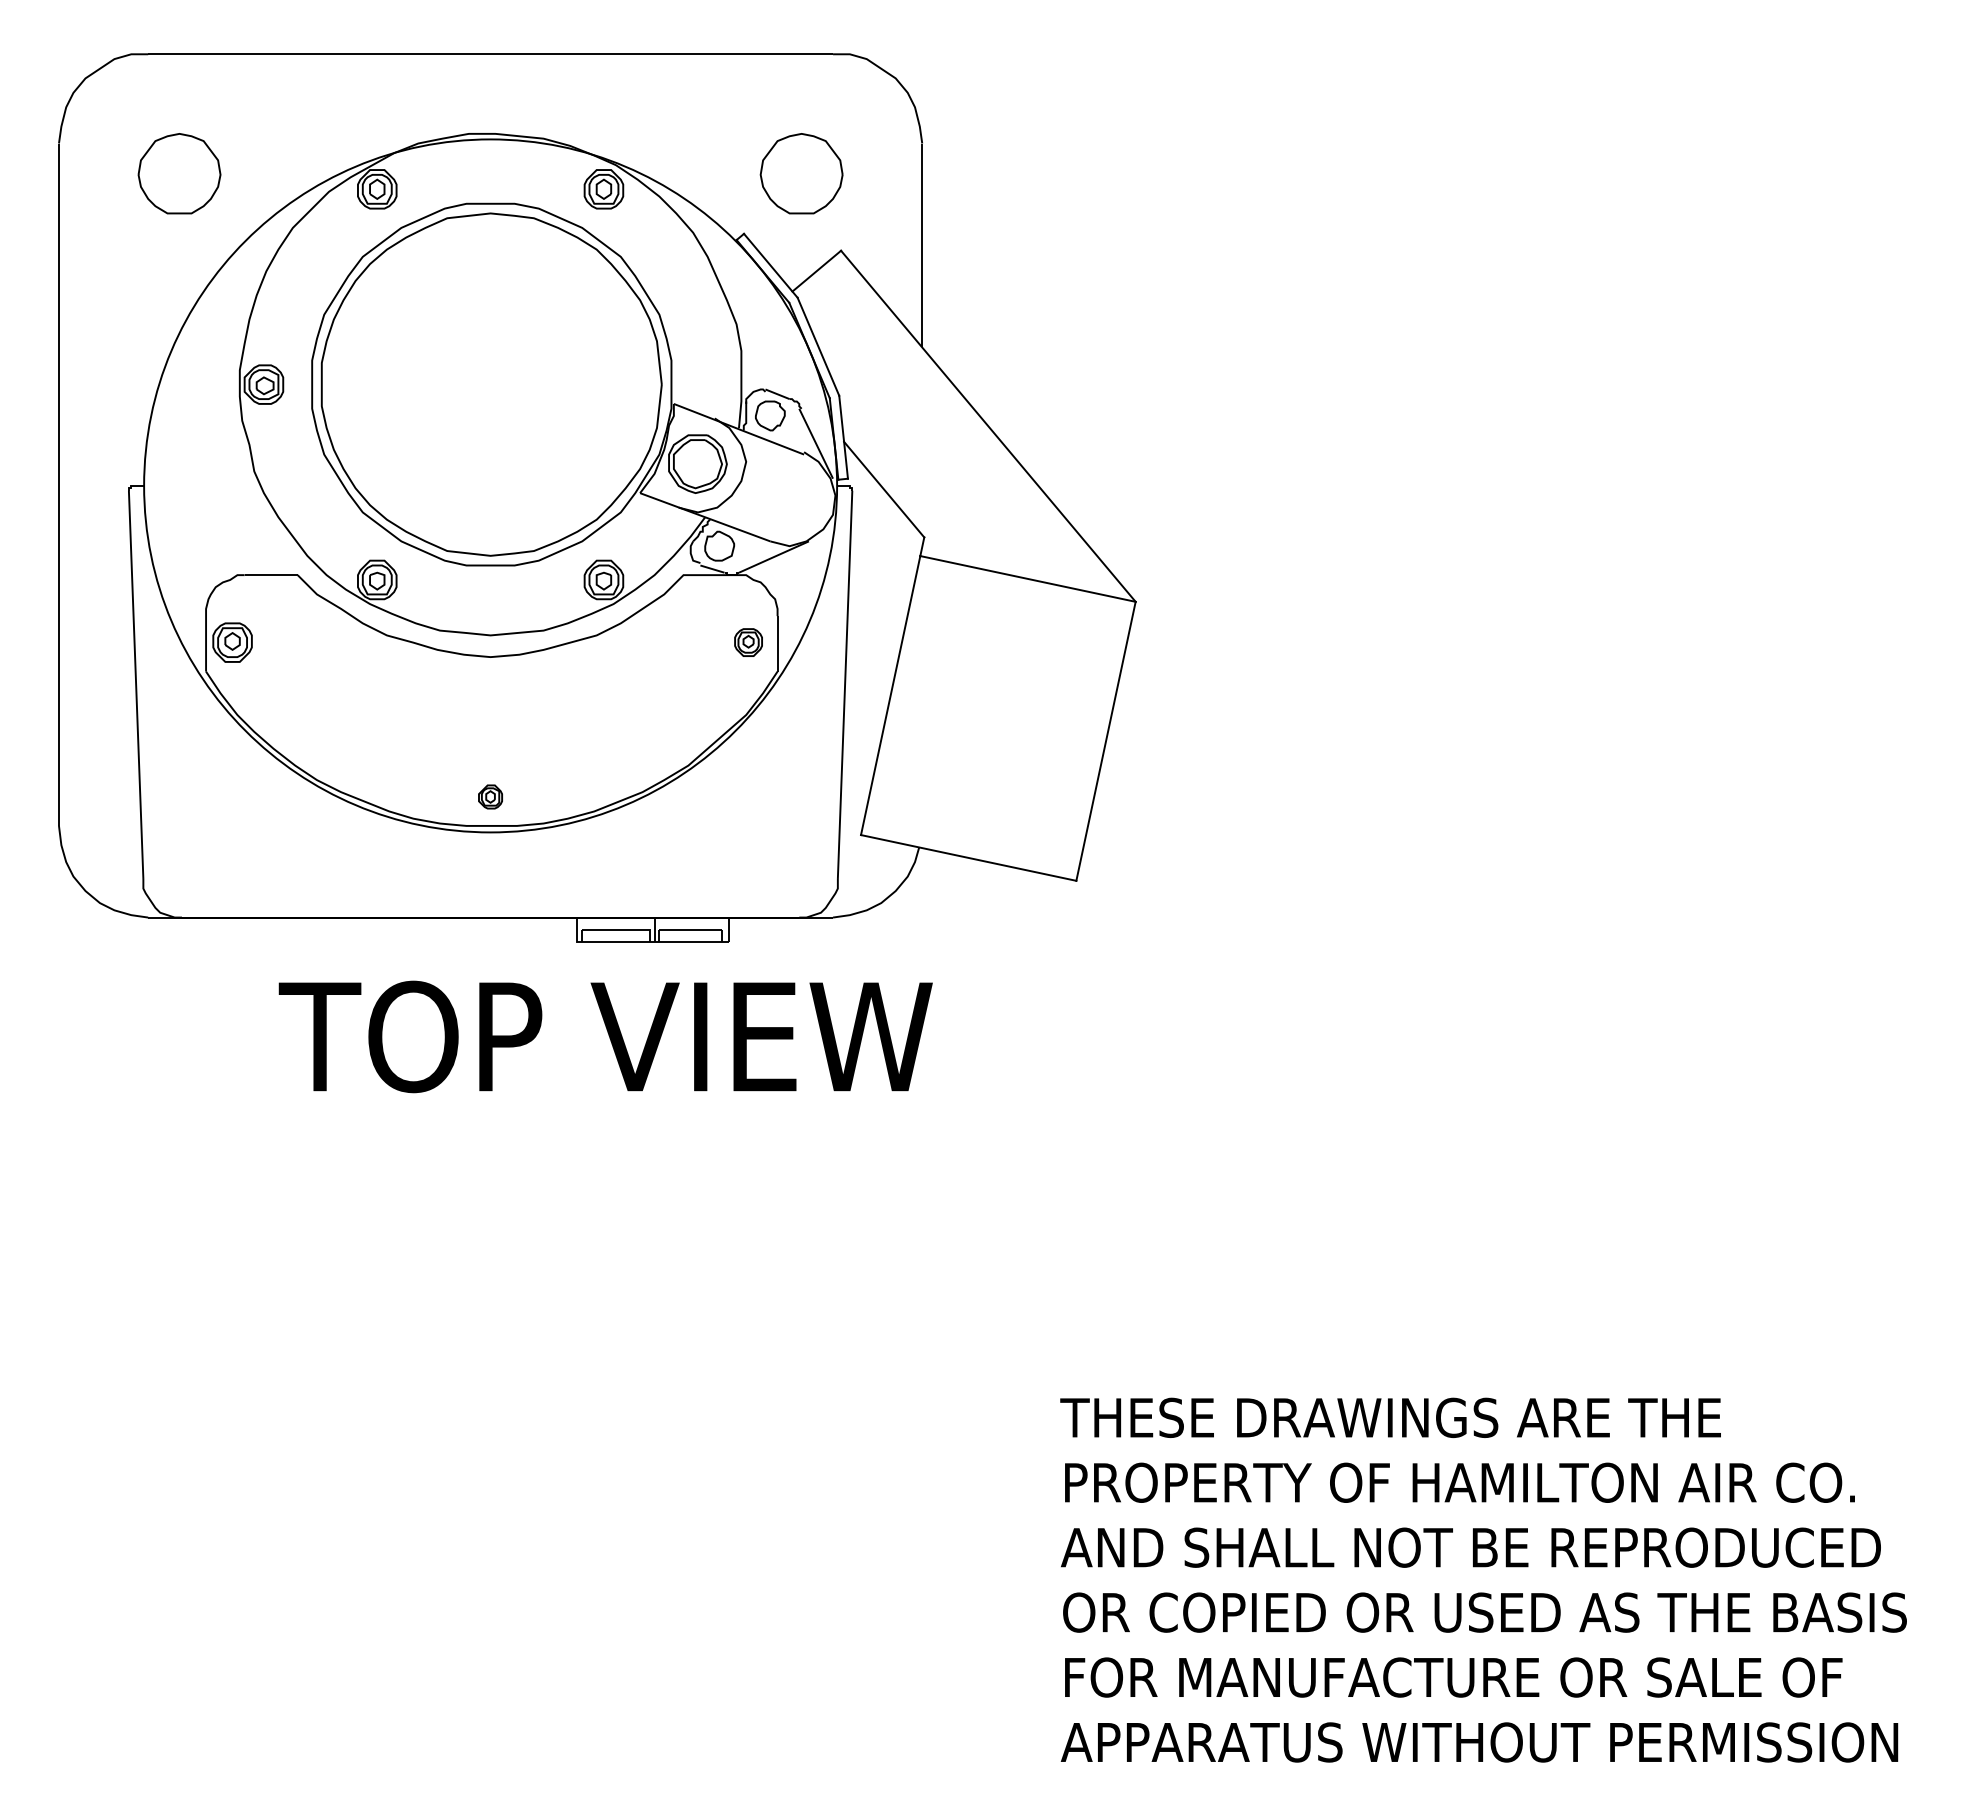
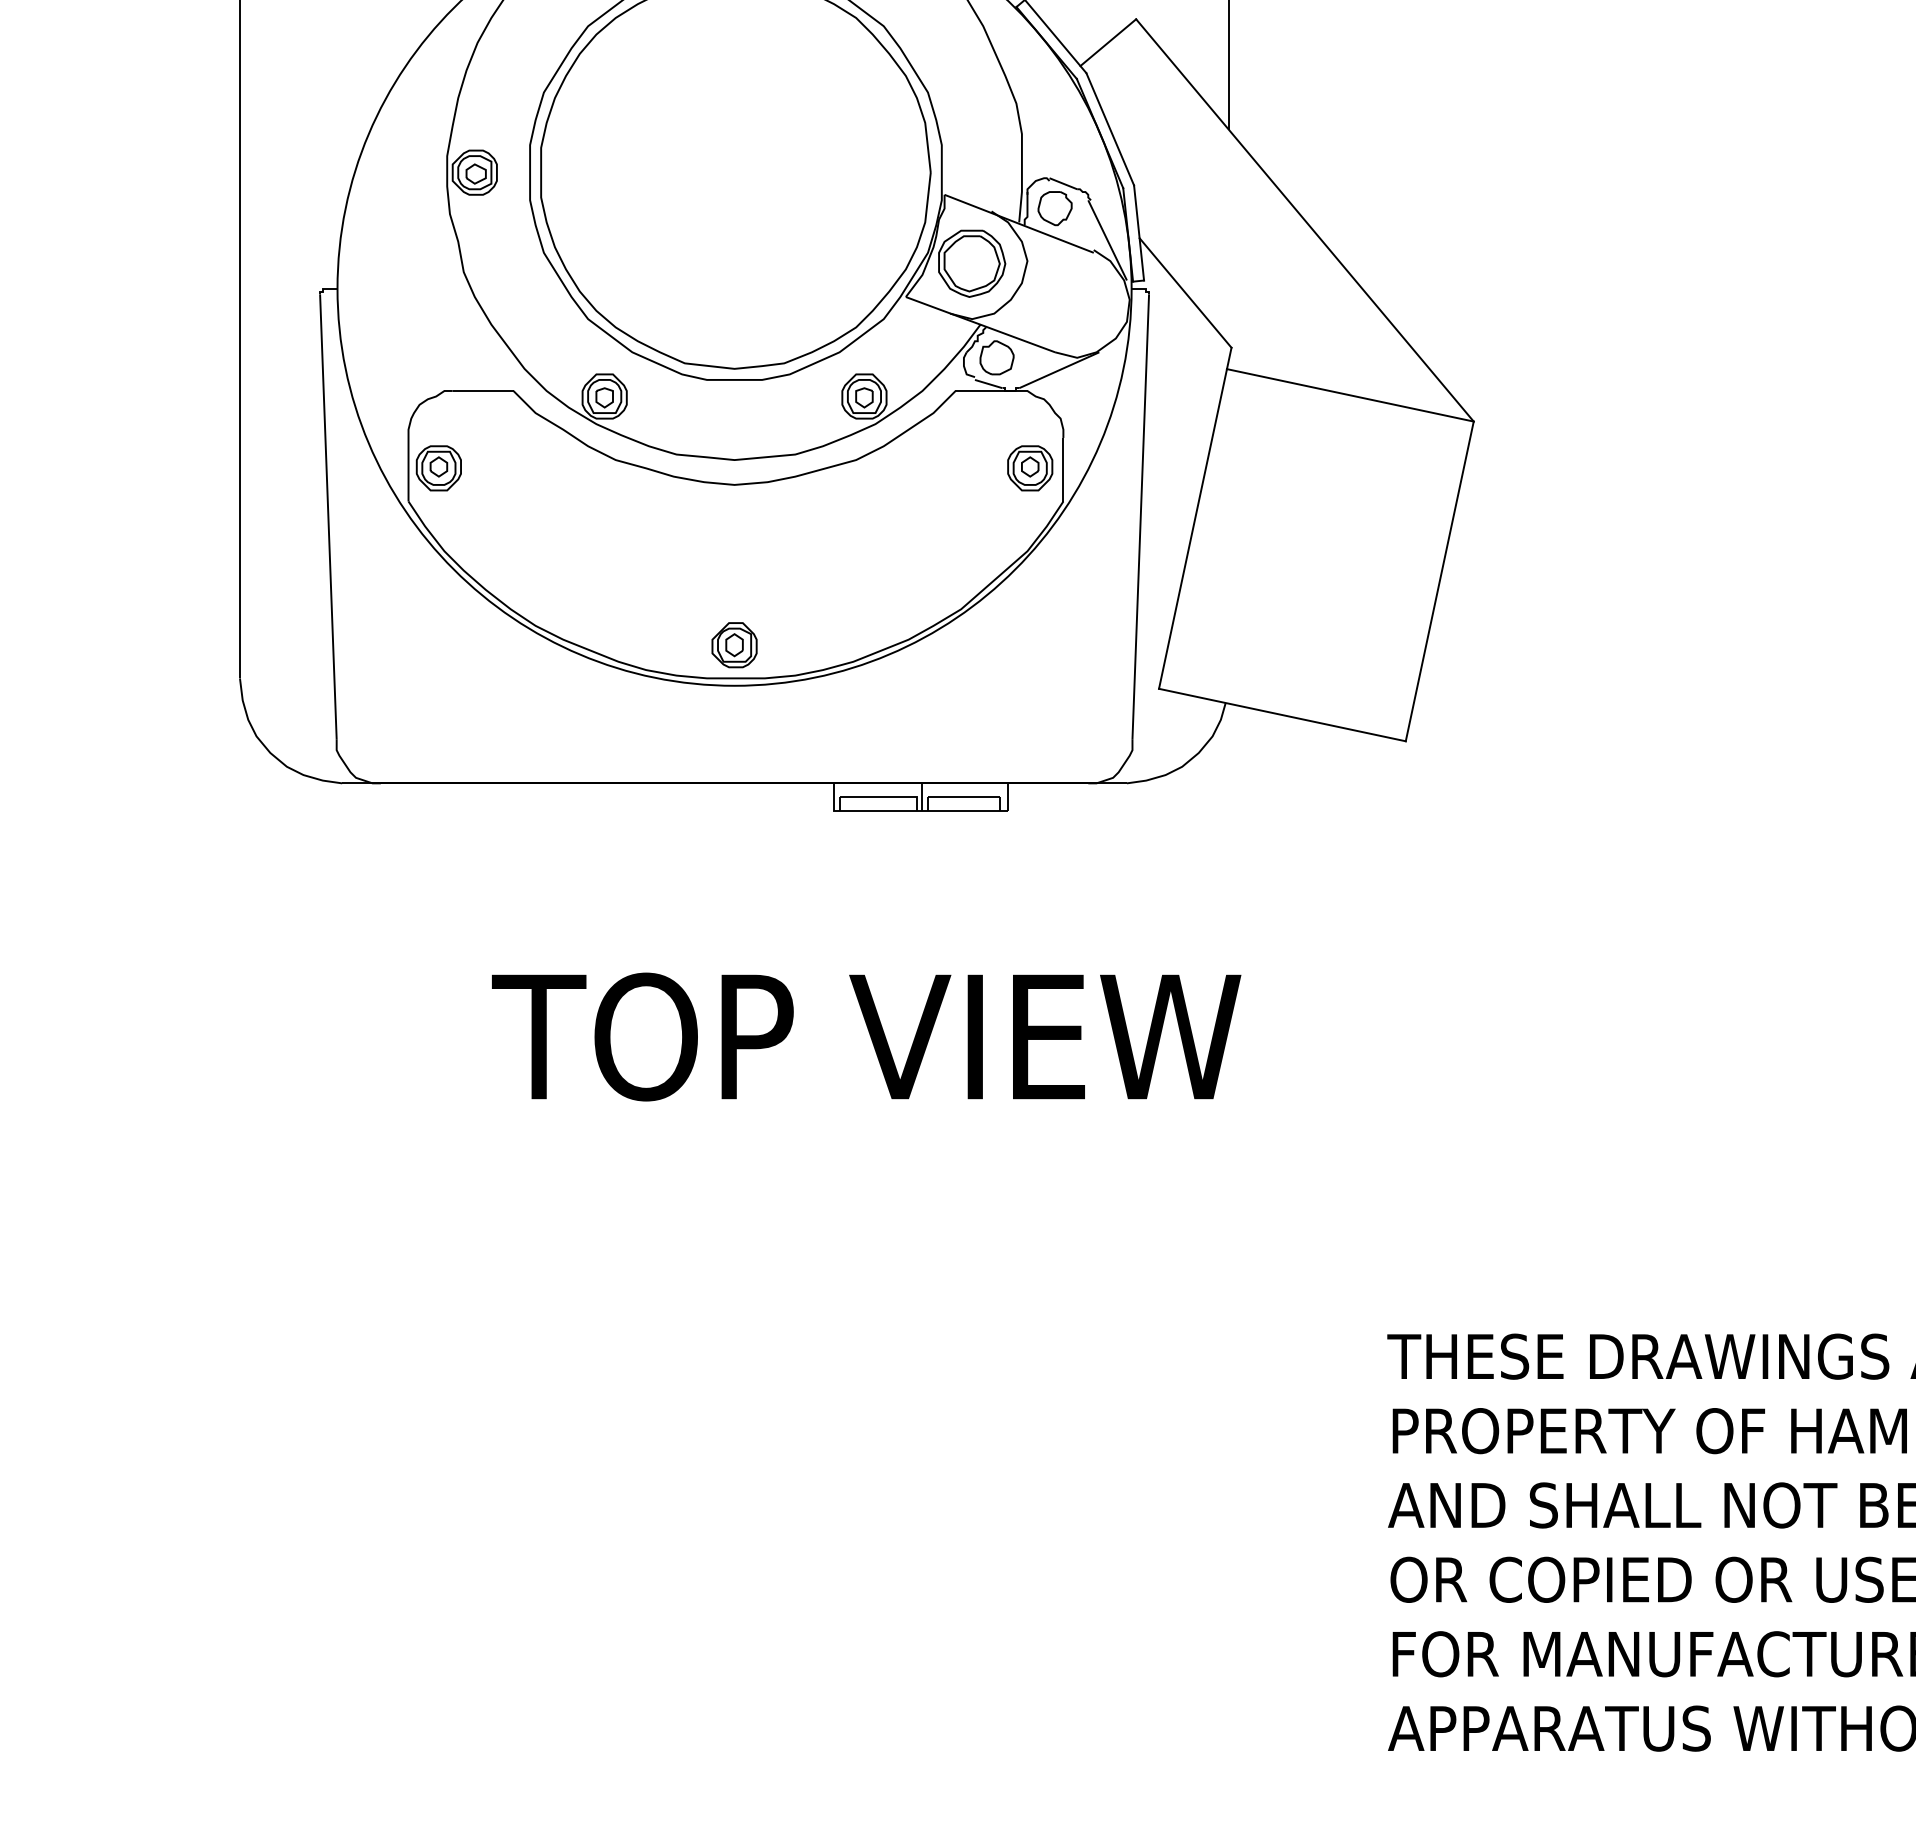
part: (748, 642) -> (1030, 468), size x1.43
part: (490, 796) -> (734, 644), size x1.67
text: (605, 1036) -> (866, 1036), moved

